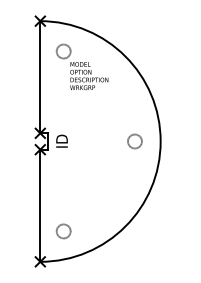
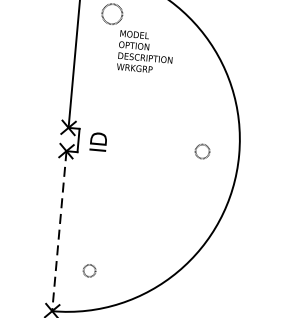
circle: (134, 141) -> (201, 151), size x0.7
line: (40, 206) -> (59, 232), solid -> dashed
circle: (63, 231) -> (89, 270), size x0.6

